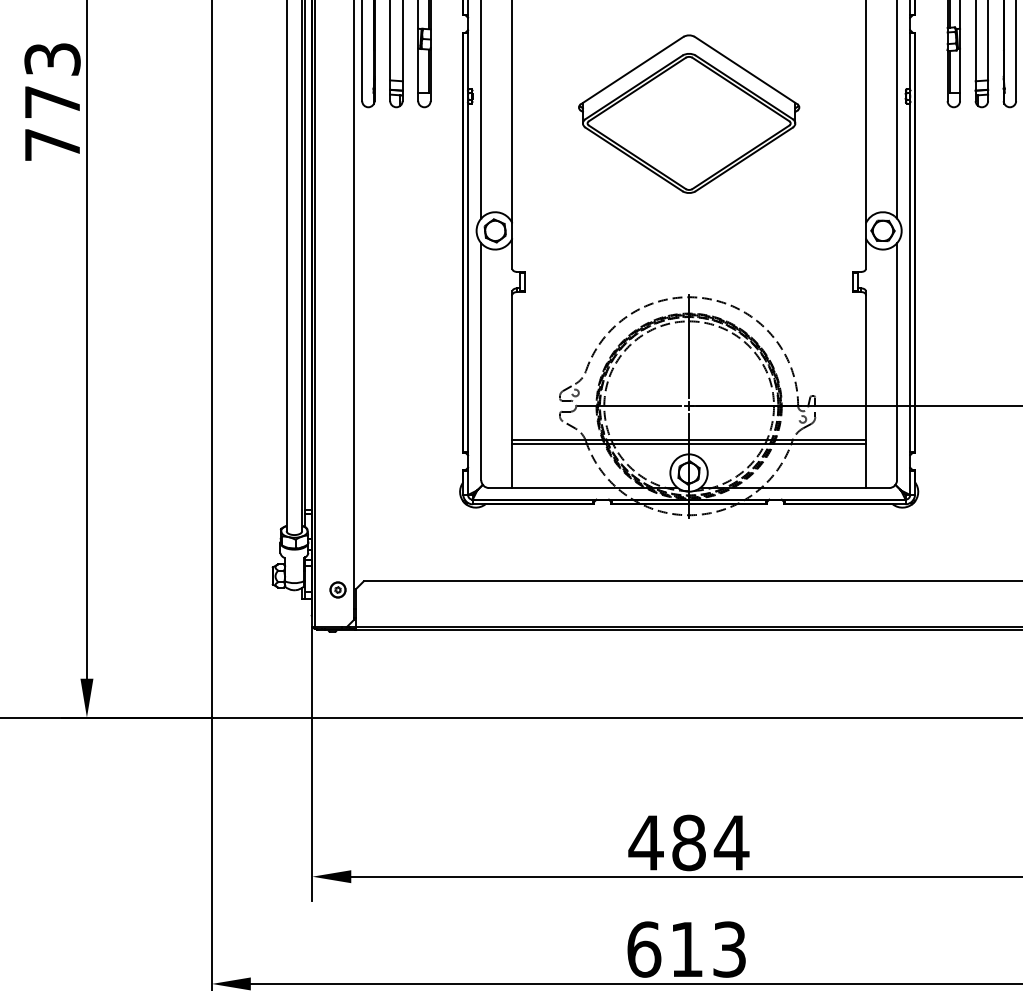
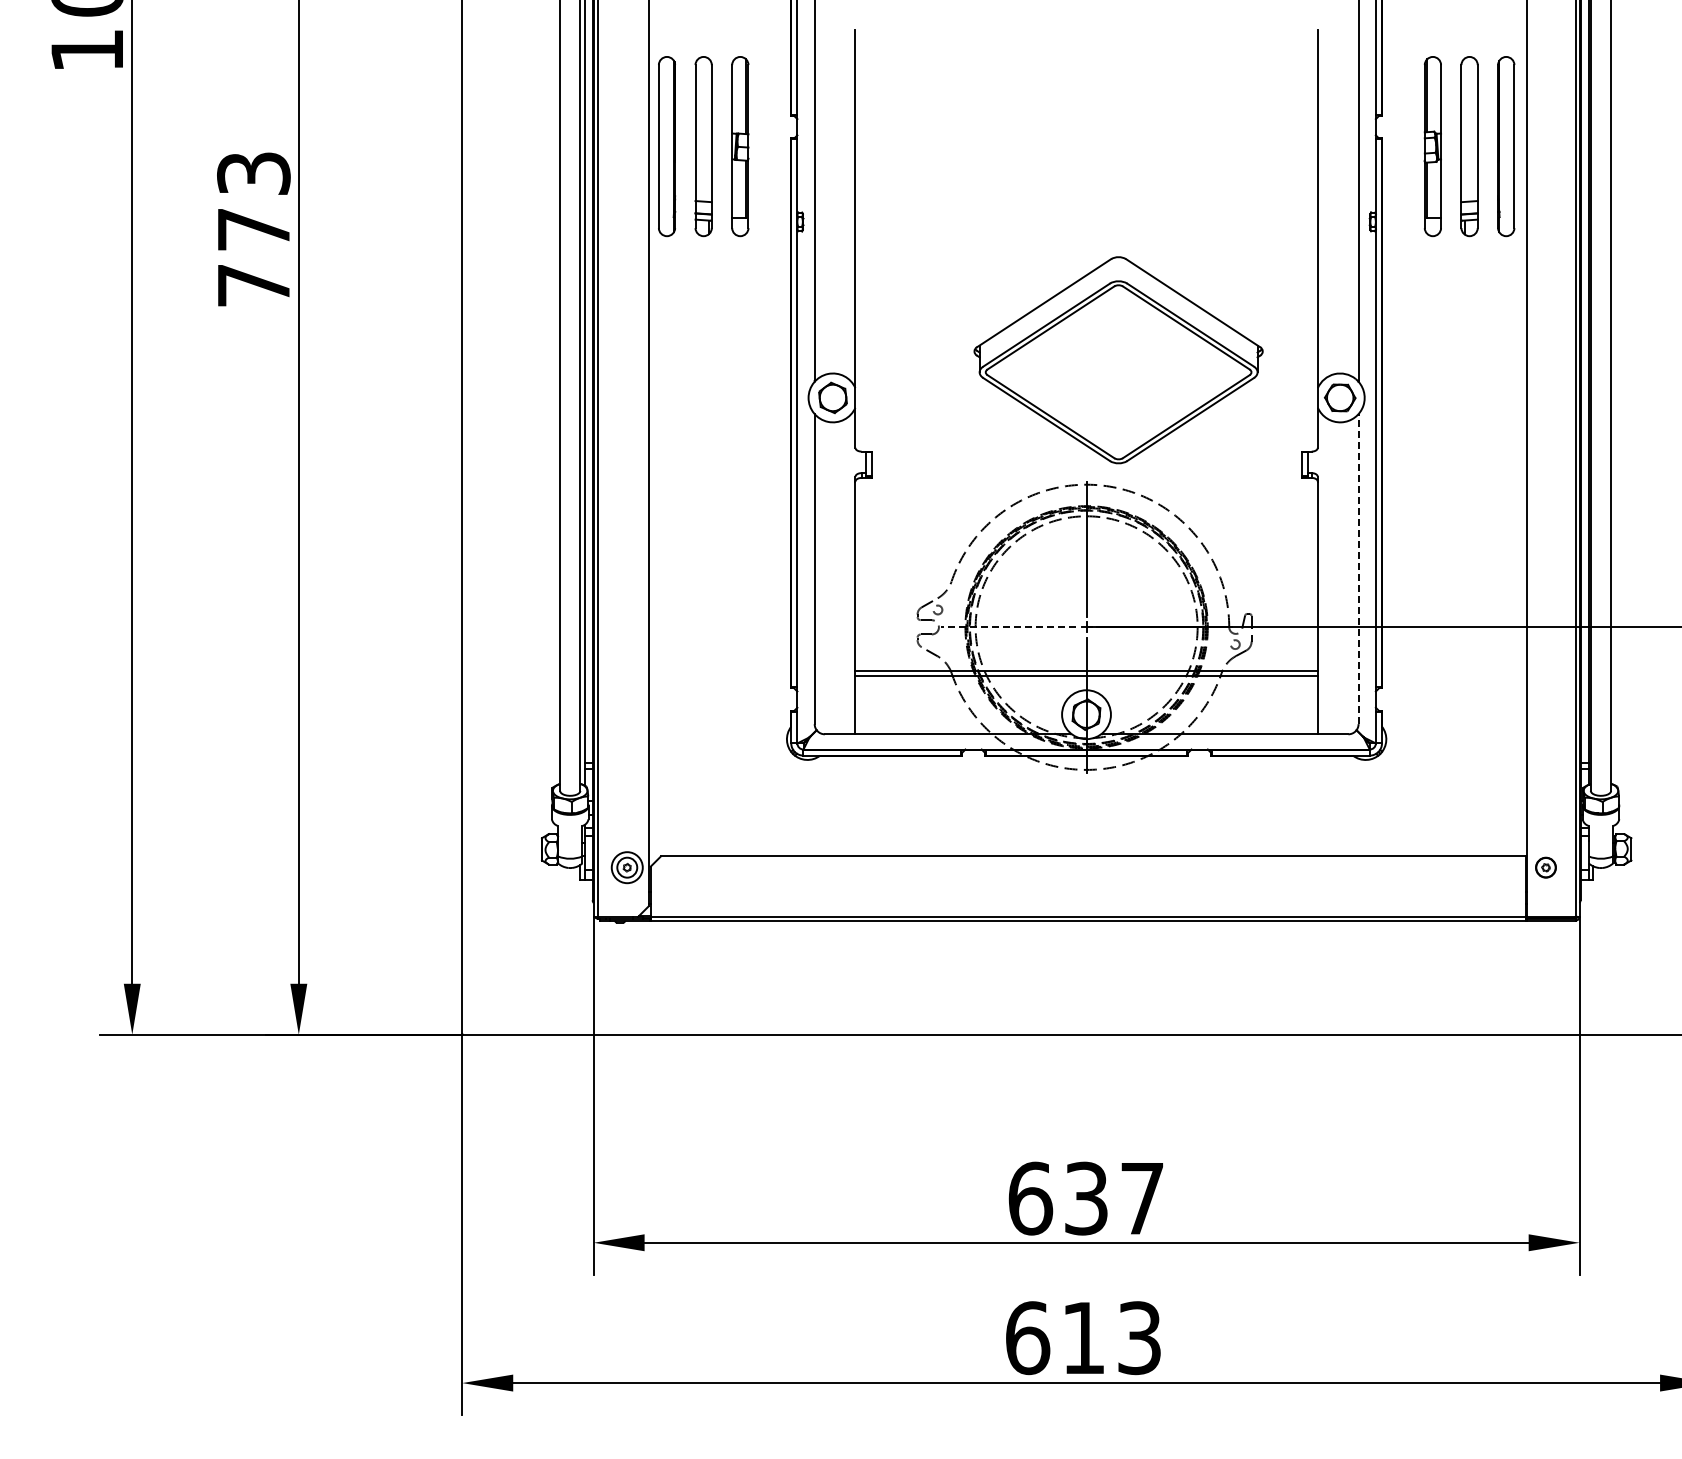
part: (689, 114) -> (1118, 360), moved
line: (896, 361) -> (1358, 568), solid -> dashed
line: (629, 406) -> (1008, 627), solid -> dashed
circle: (337, 589) -> (626, 867), size x1.6
text: (689, 842) -> (1086, 1198), 484 -> 637

